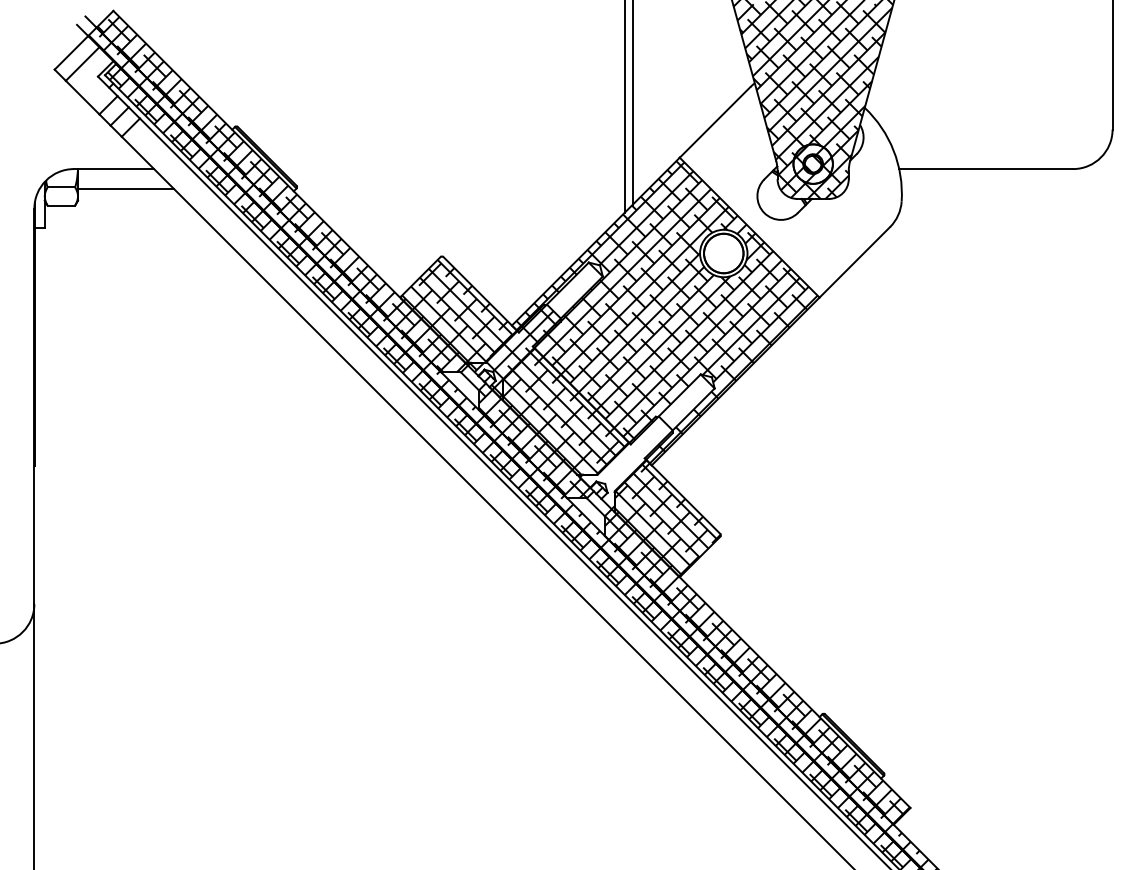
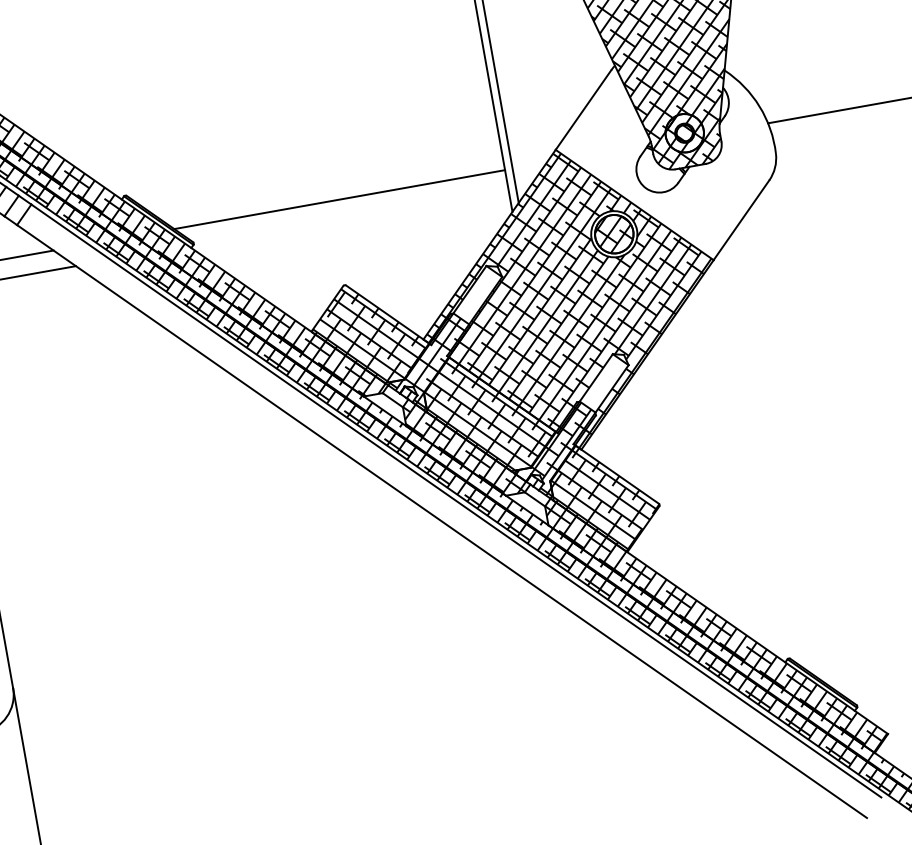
line: (451, 169) -> (338, 200), added
hatch: (723, 253) -> (614, 234), added
hatch: (624, 462) -> (554, 451), added

